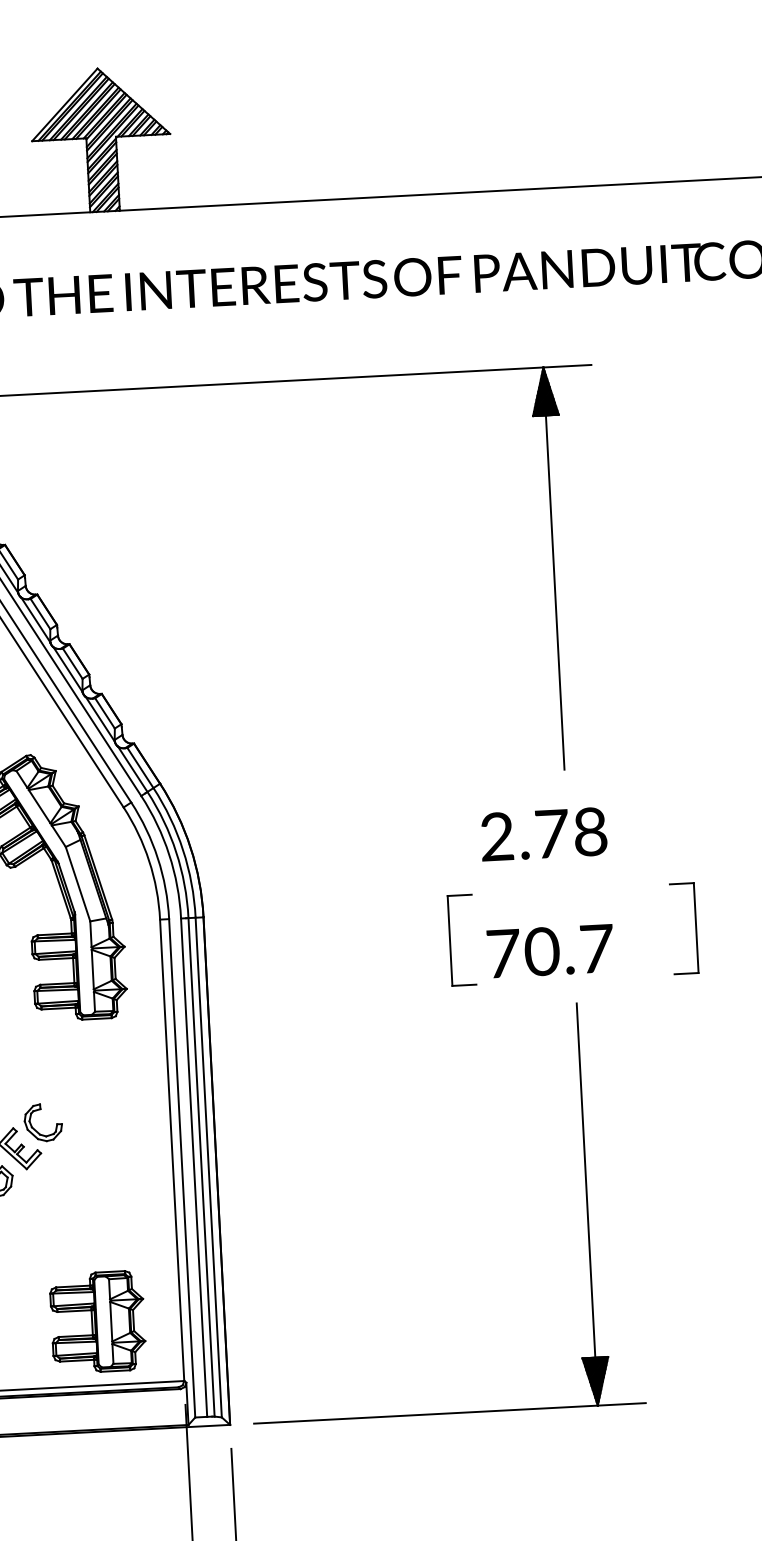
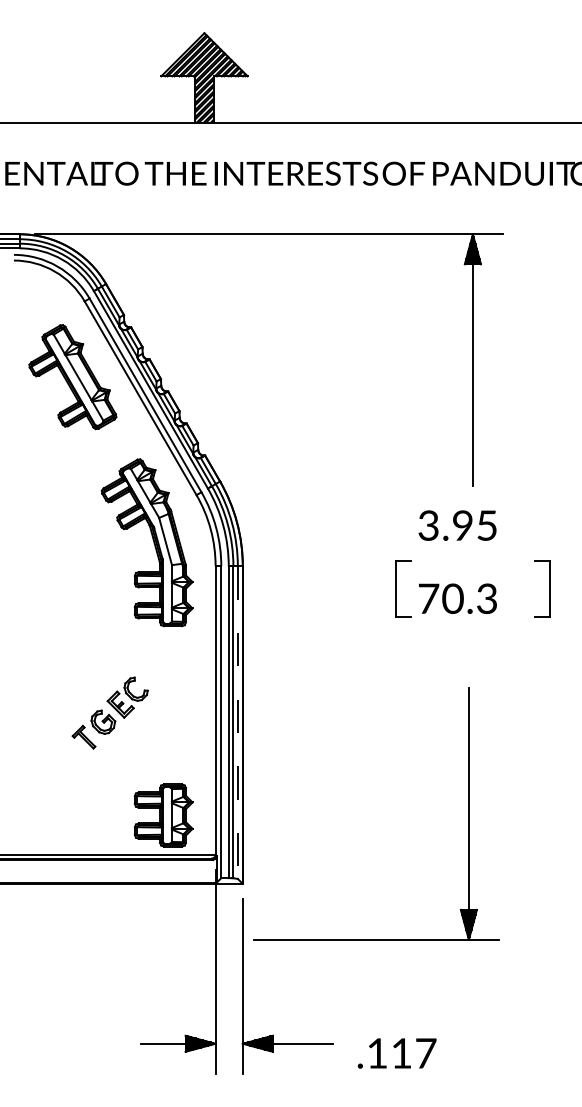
text: (543, 834) -> (457, 525), 2.78 -> 3.95
text: (597, 948) -> (487, 598), 70.7 -> 70.3
line: (208, 1168) -> (237, 723), solid -> dashed
part: (586, 1203) -> (468, 813), moved

